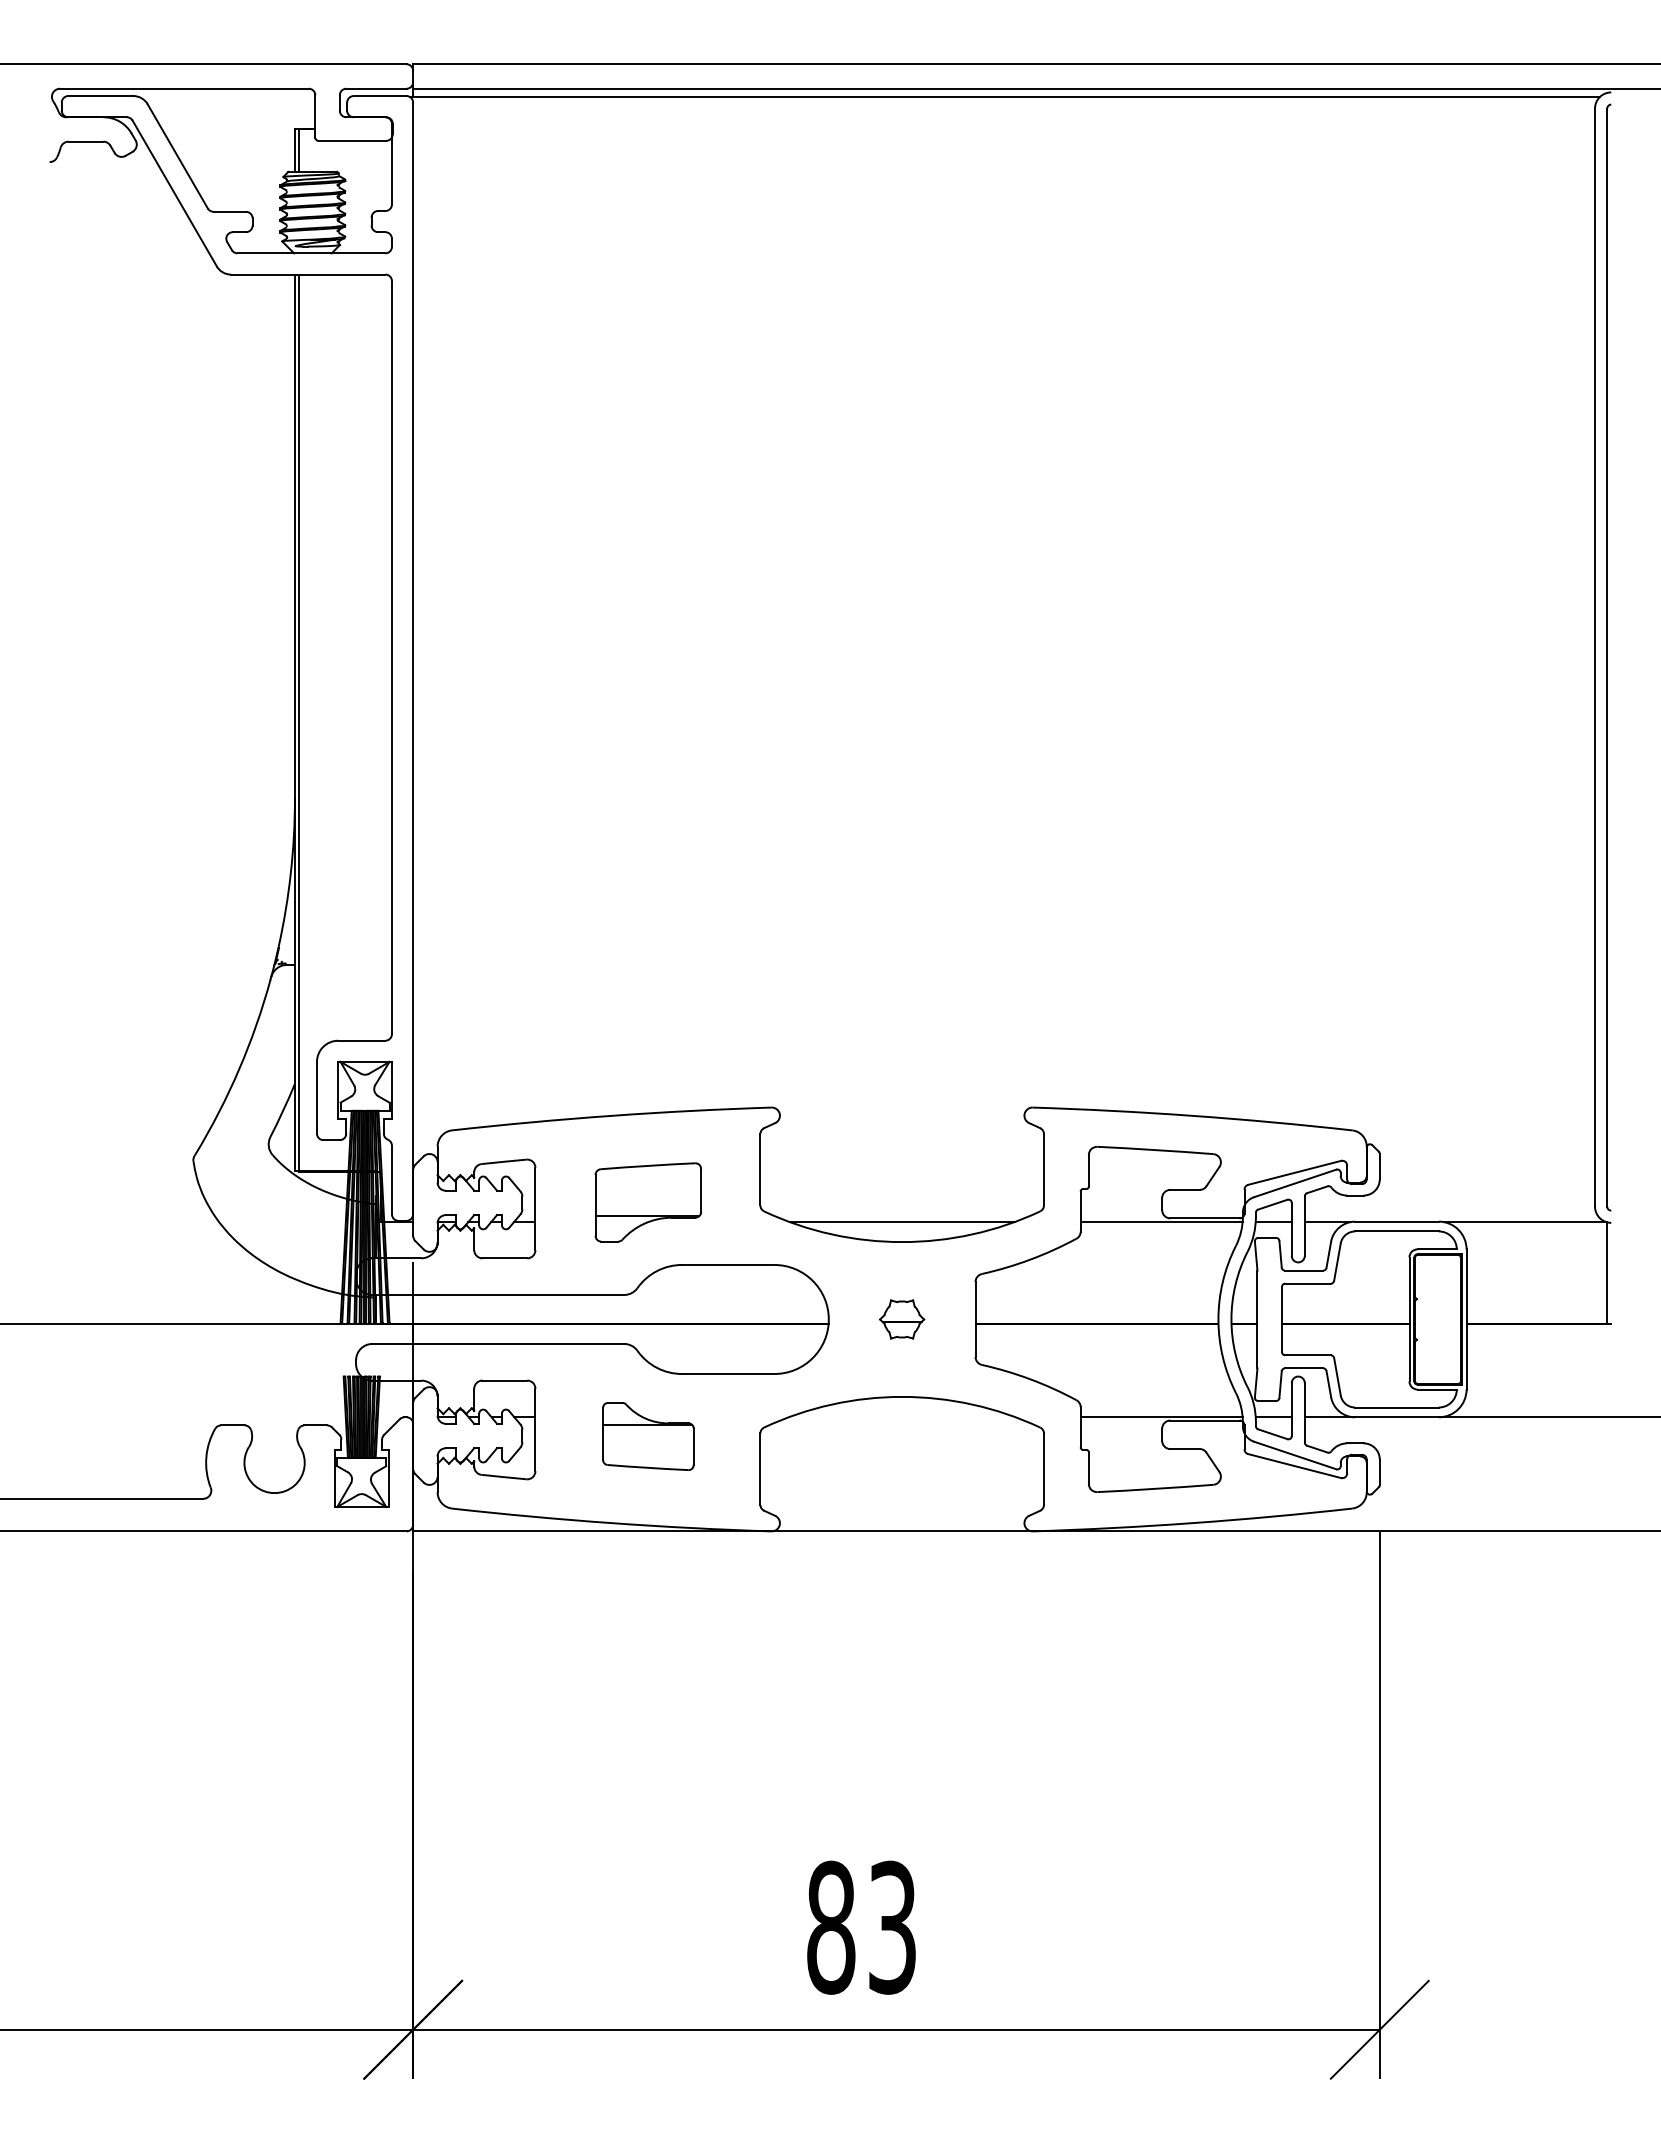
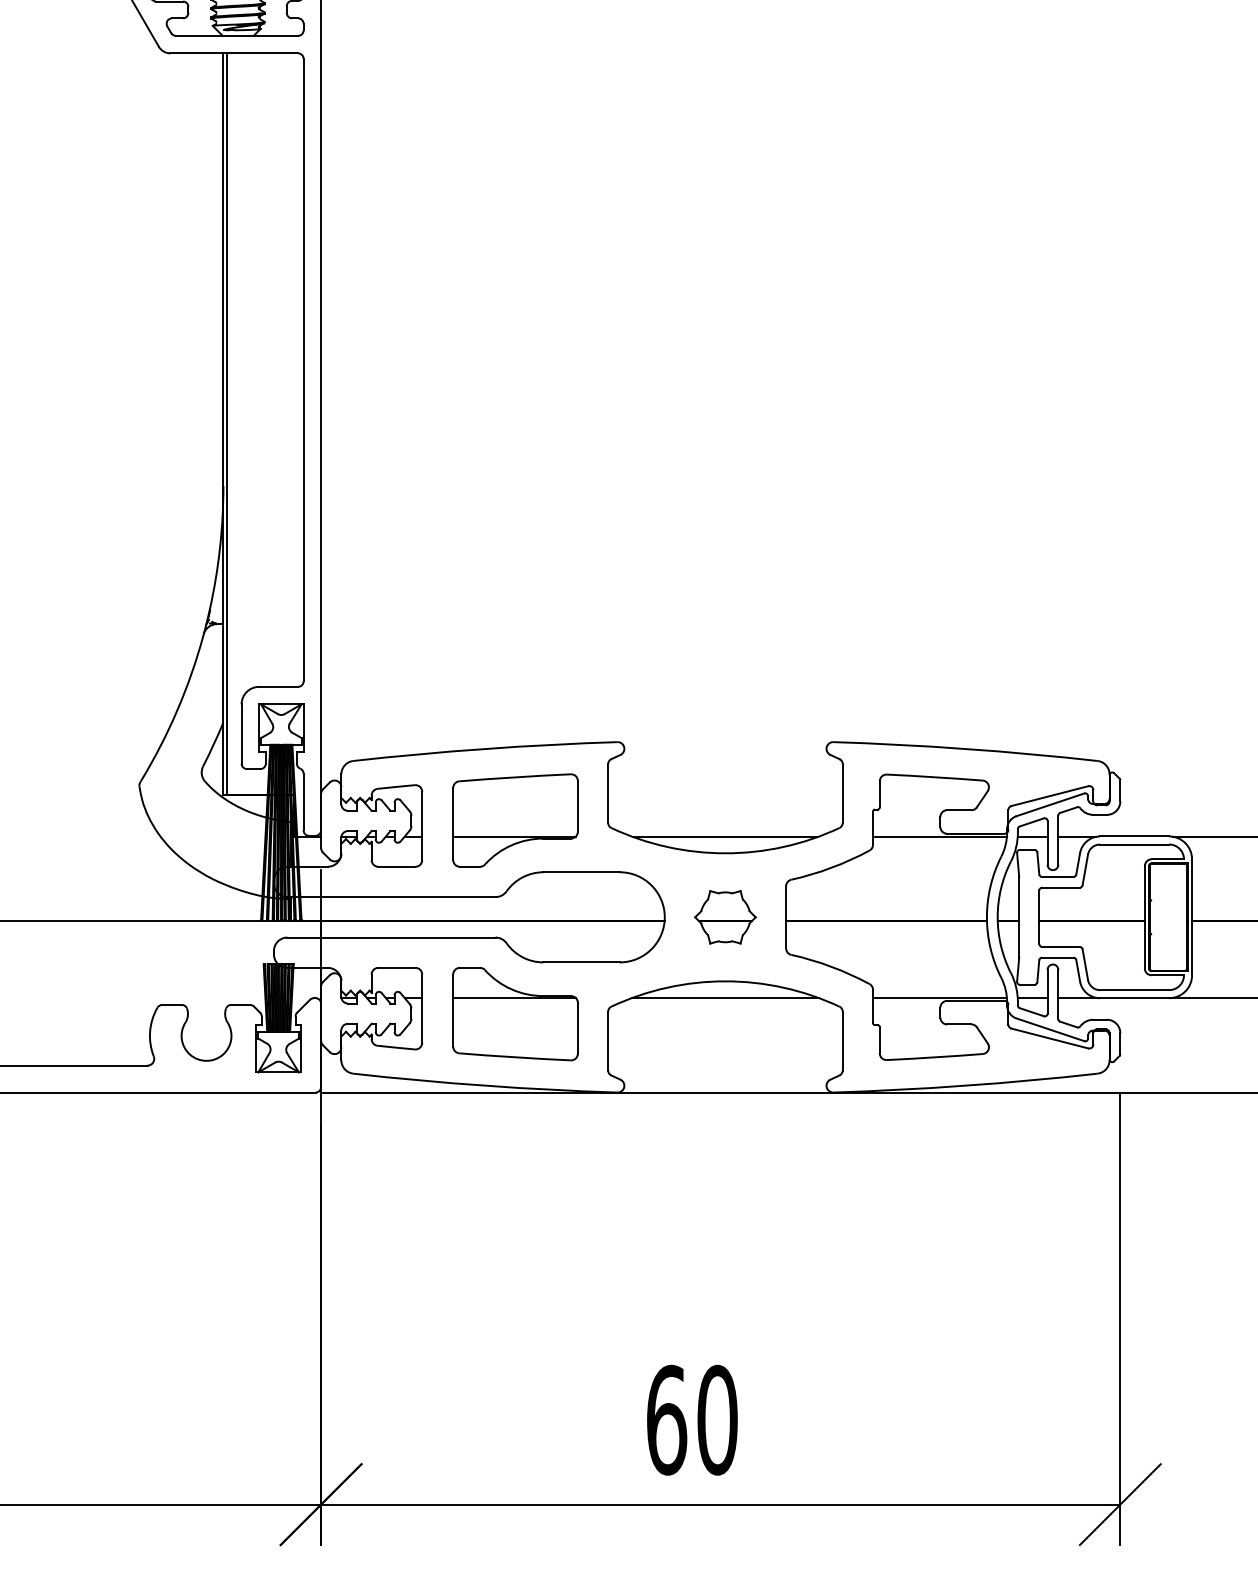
part: (648, 1202) -> (515, 820), size x1.43
part: (901, 1319) -> (724, 917), size x1.67
line: (901, 1417) -> (724, 998), added
part: (648, 1436) -> (515, 1014), size x1.67
text: (862, 1927) -> (692, 1420), 83 -> 60

